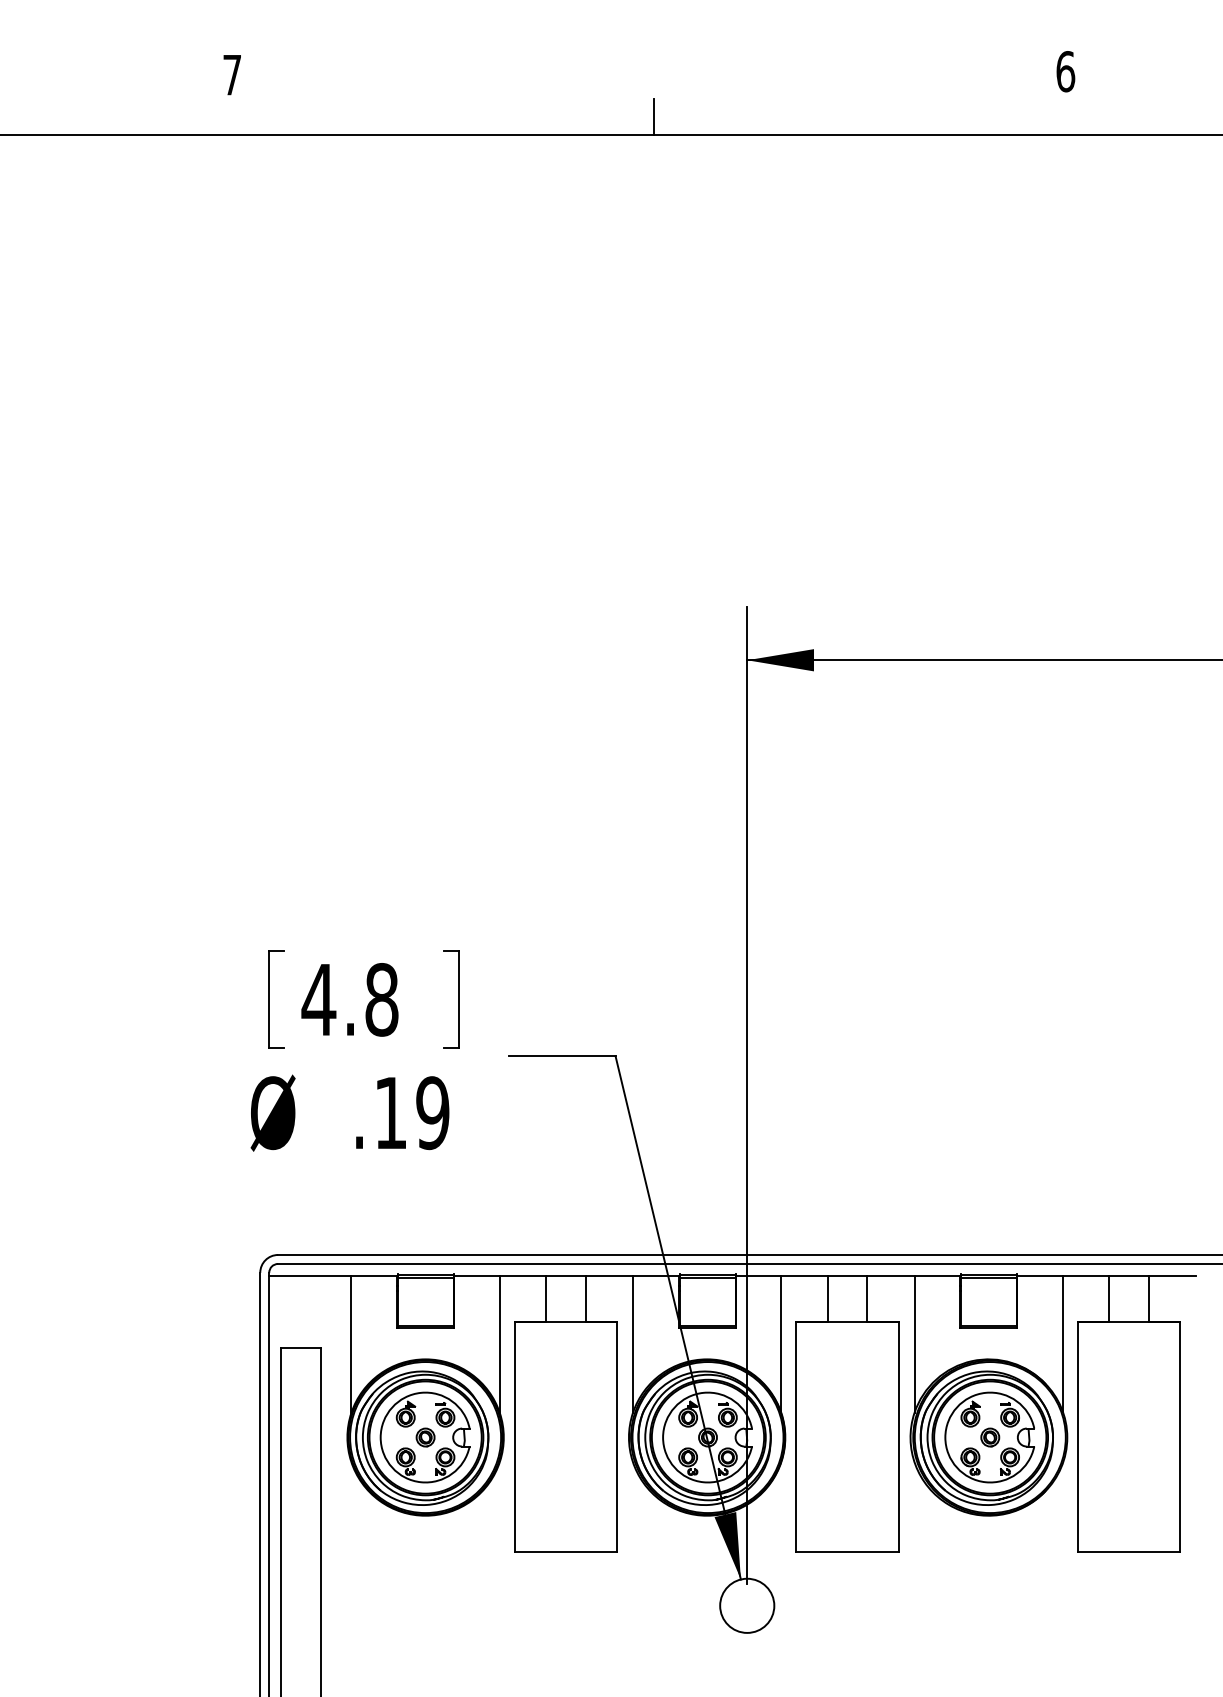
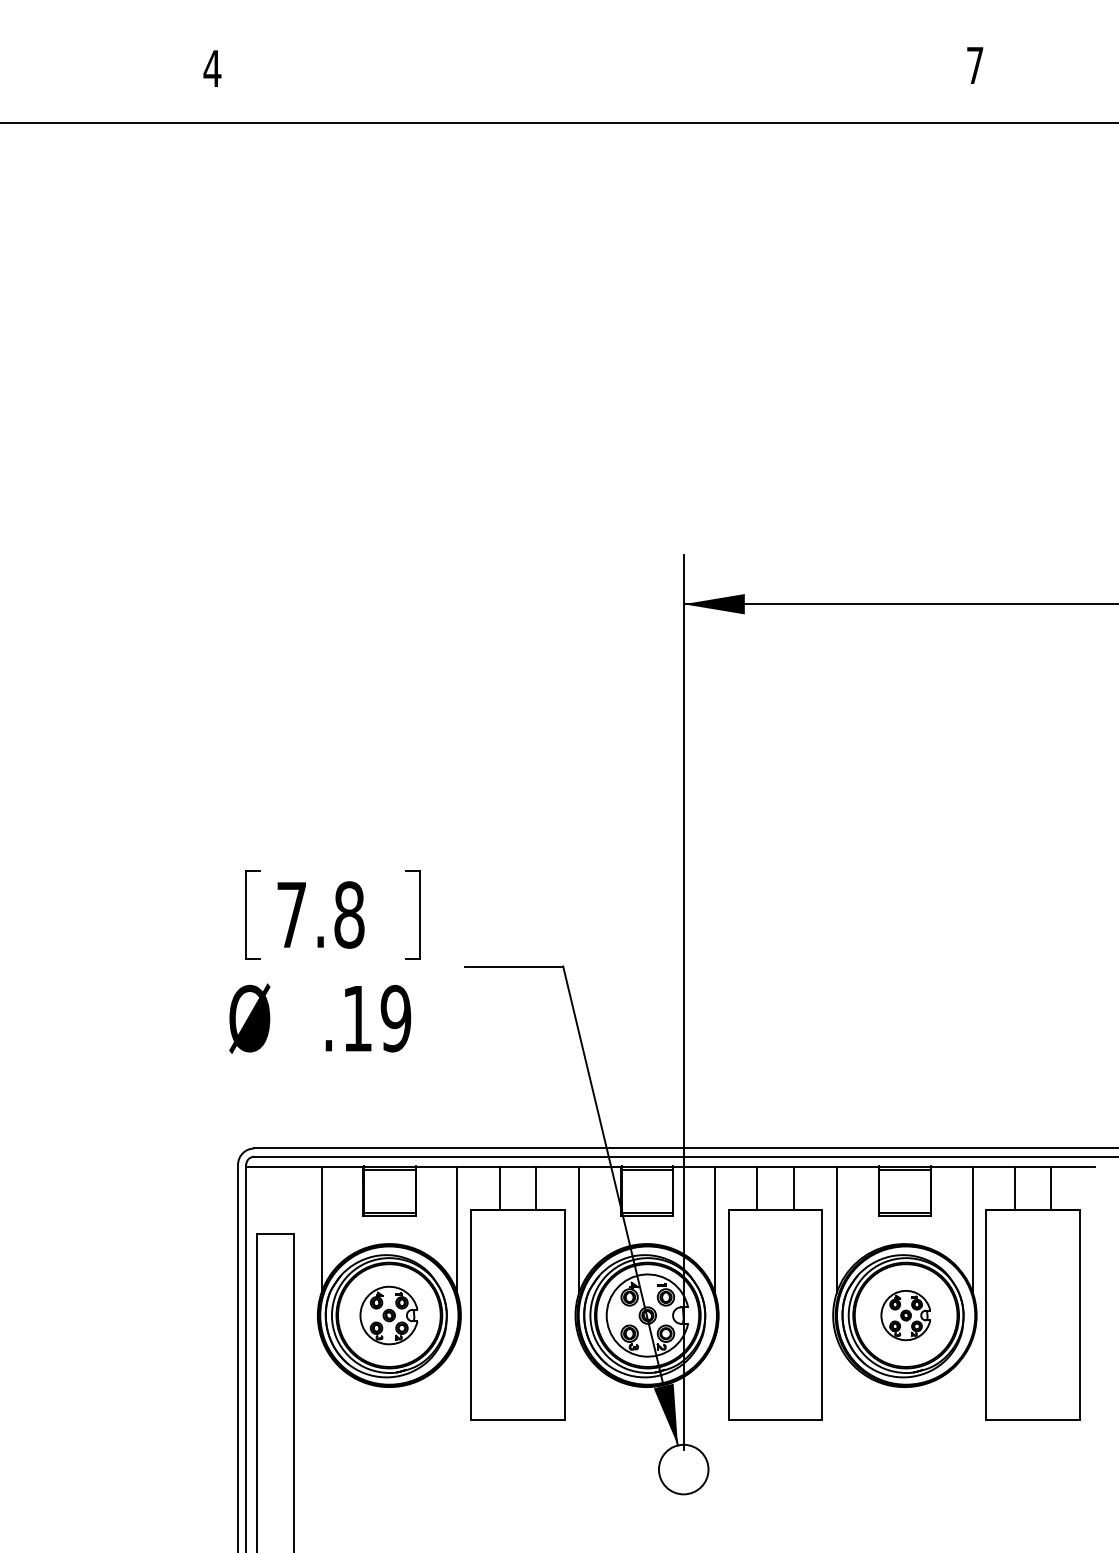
text: (1064, 71) -> (974, 65), 6 -> 7
text: (232, 74) -> (212, 68), 7 -> 4
line: (654, 116) -> (598, 106), removed
text: (318, 999) -> (291, 914), 4.8 -> 7.8
part: (424, 1437) -> (388, 1315), size x0.7
part: (989, 1437) -> (905, 1315), size x0.6

